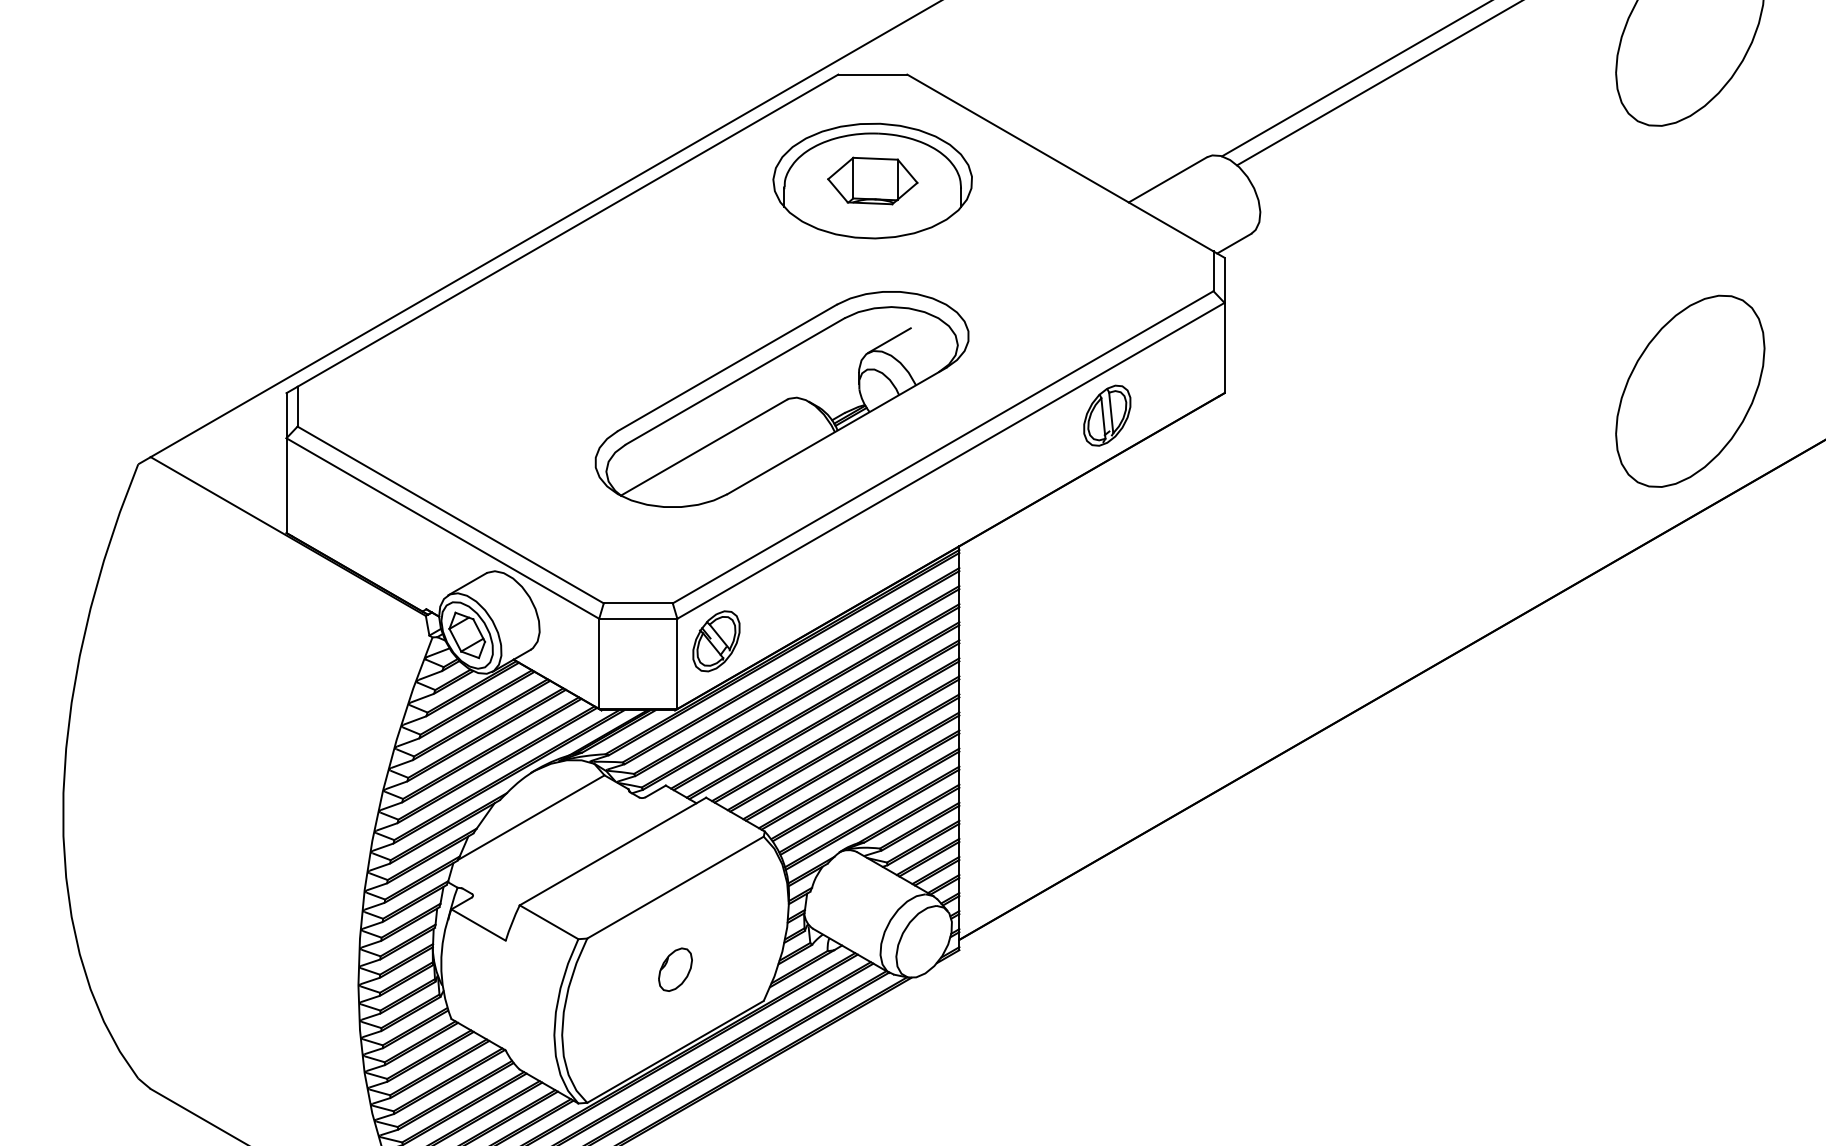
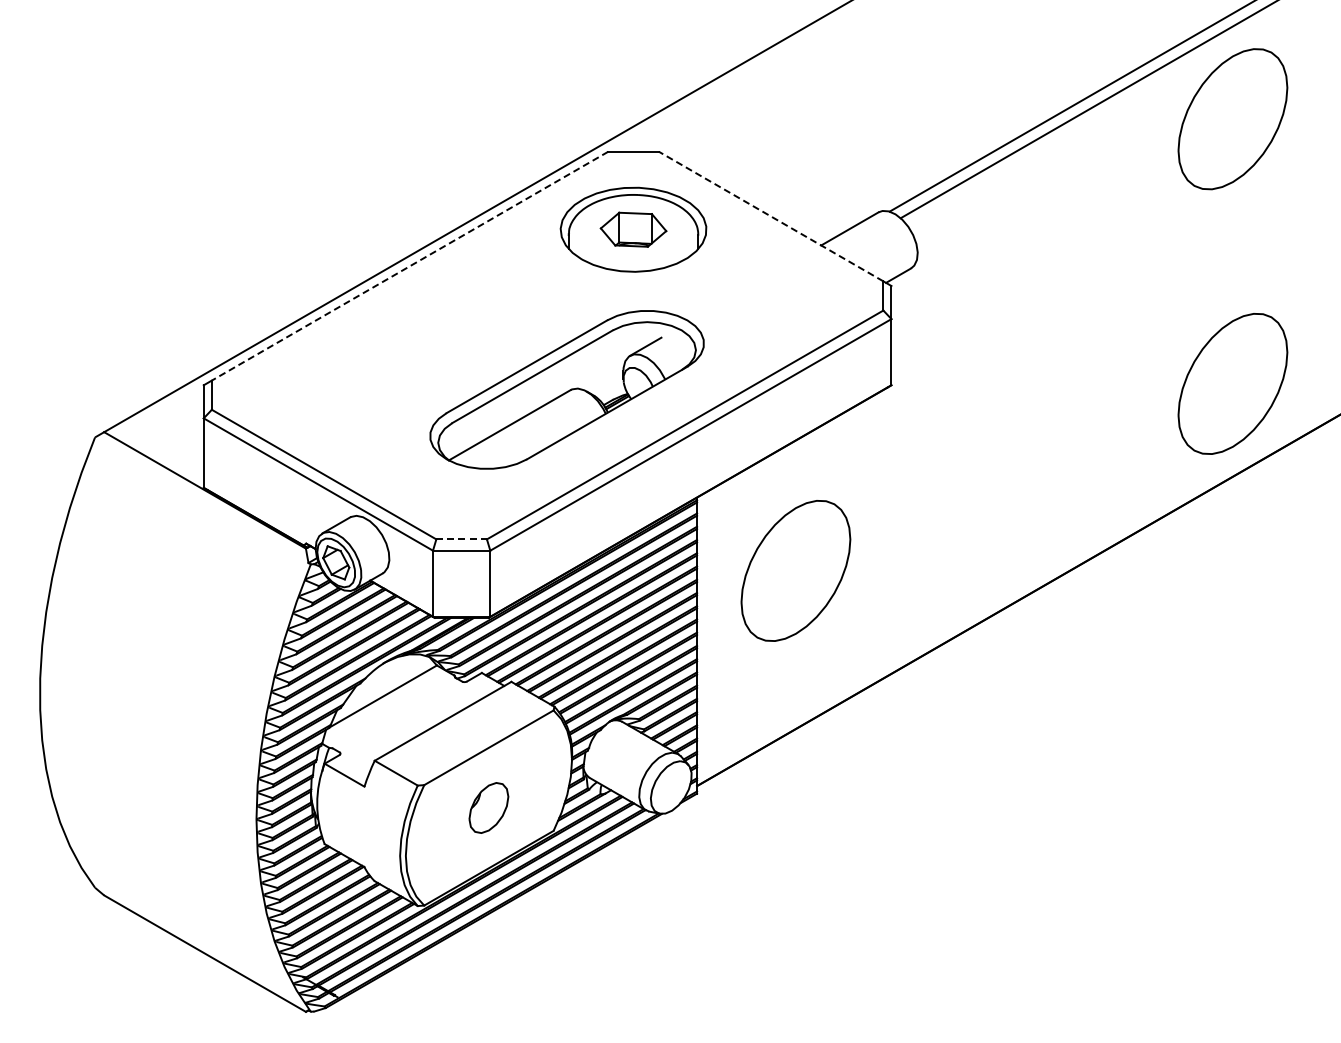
line: (1060, 162) -> (771, 216), solid -> dashed
line: (568, 231) -> (410, 266), solid -> dashed
part: (1107, 415) -> (805, 401), removed
line: (639, 603) -> (462, 539), solid -> dashed
part: (715, 641) -> (518, 567), removed
part: (1093, 645) -> (795, 570), added
part: (674, 969) -> (488, 807), size x1.6

